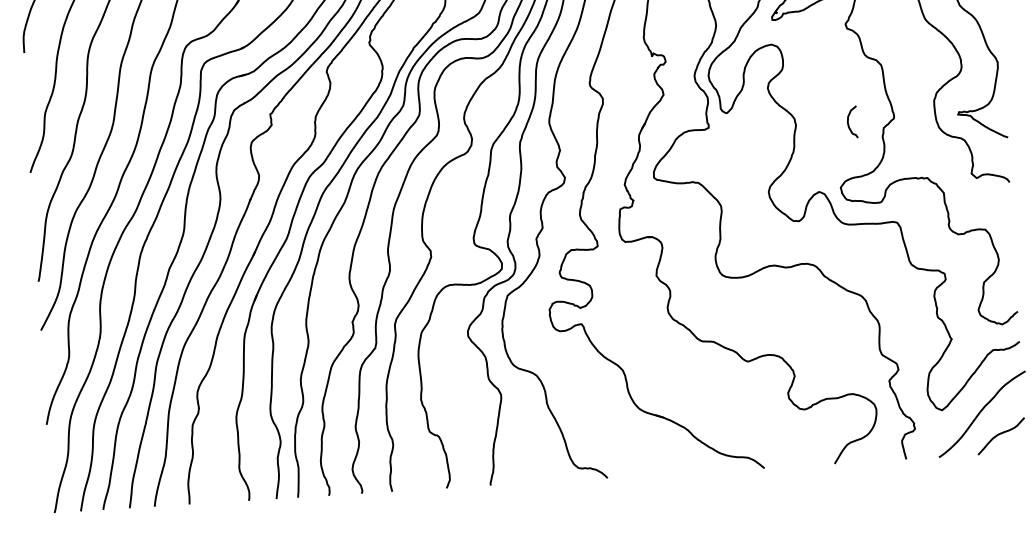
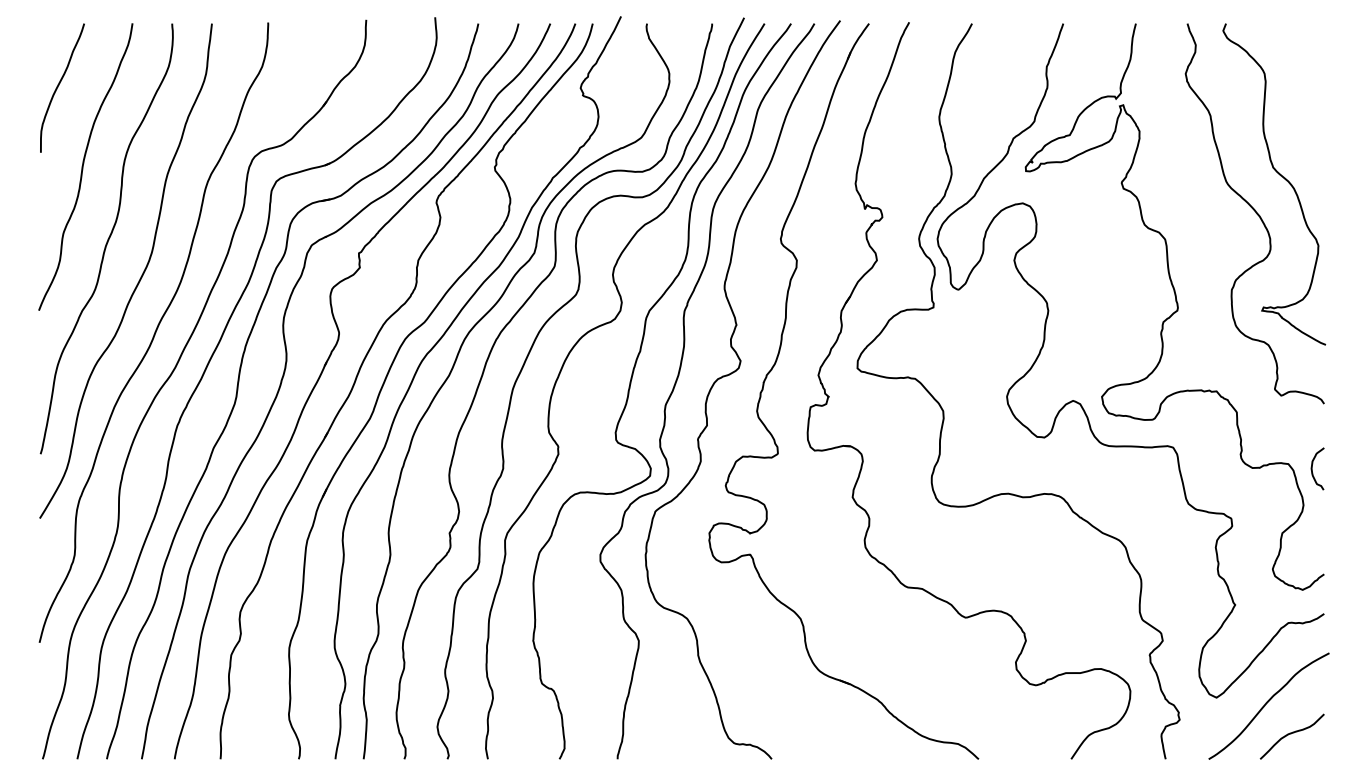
curve: (848, 122) -> (1312, 468), moved

